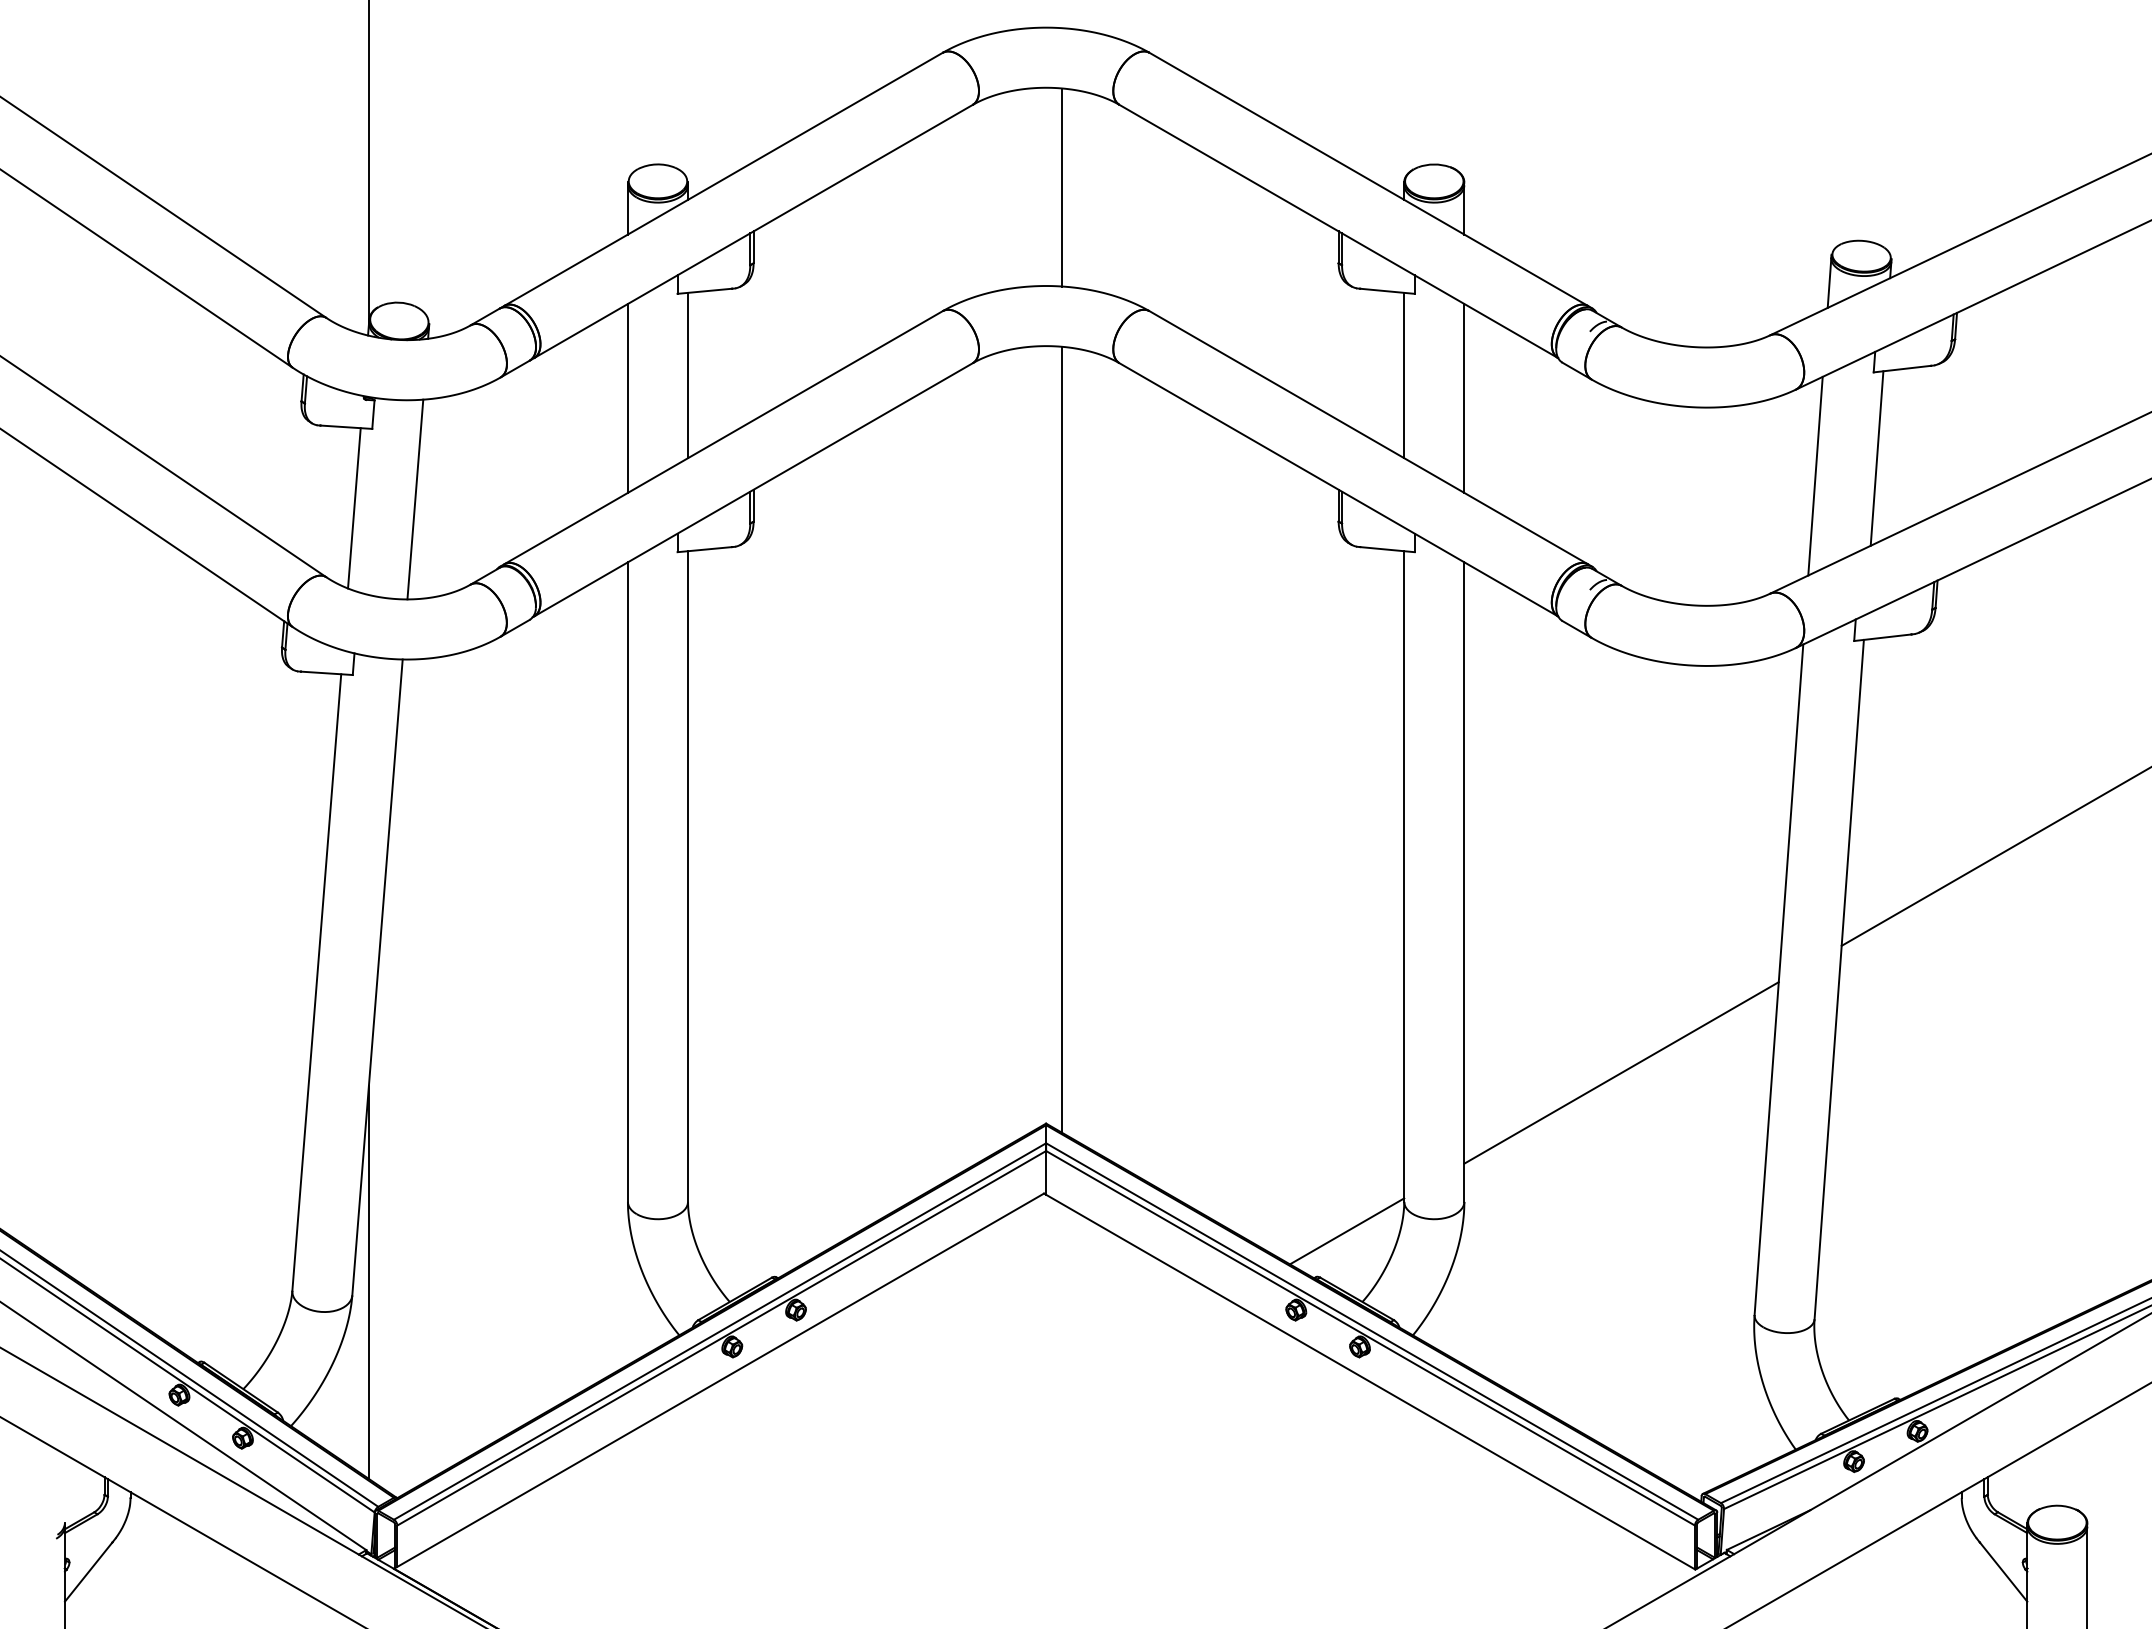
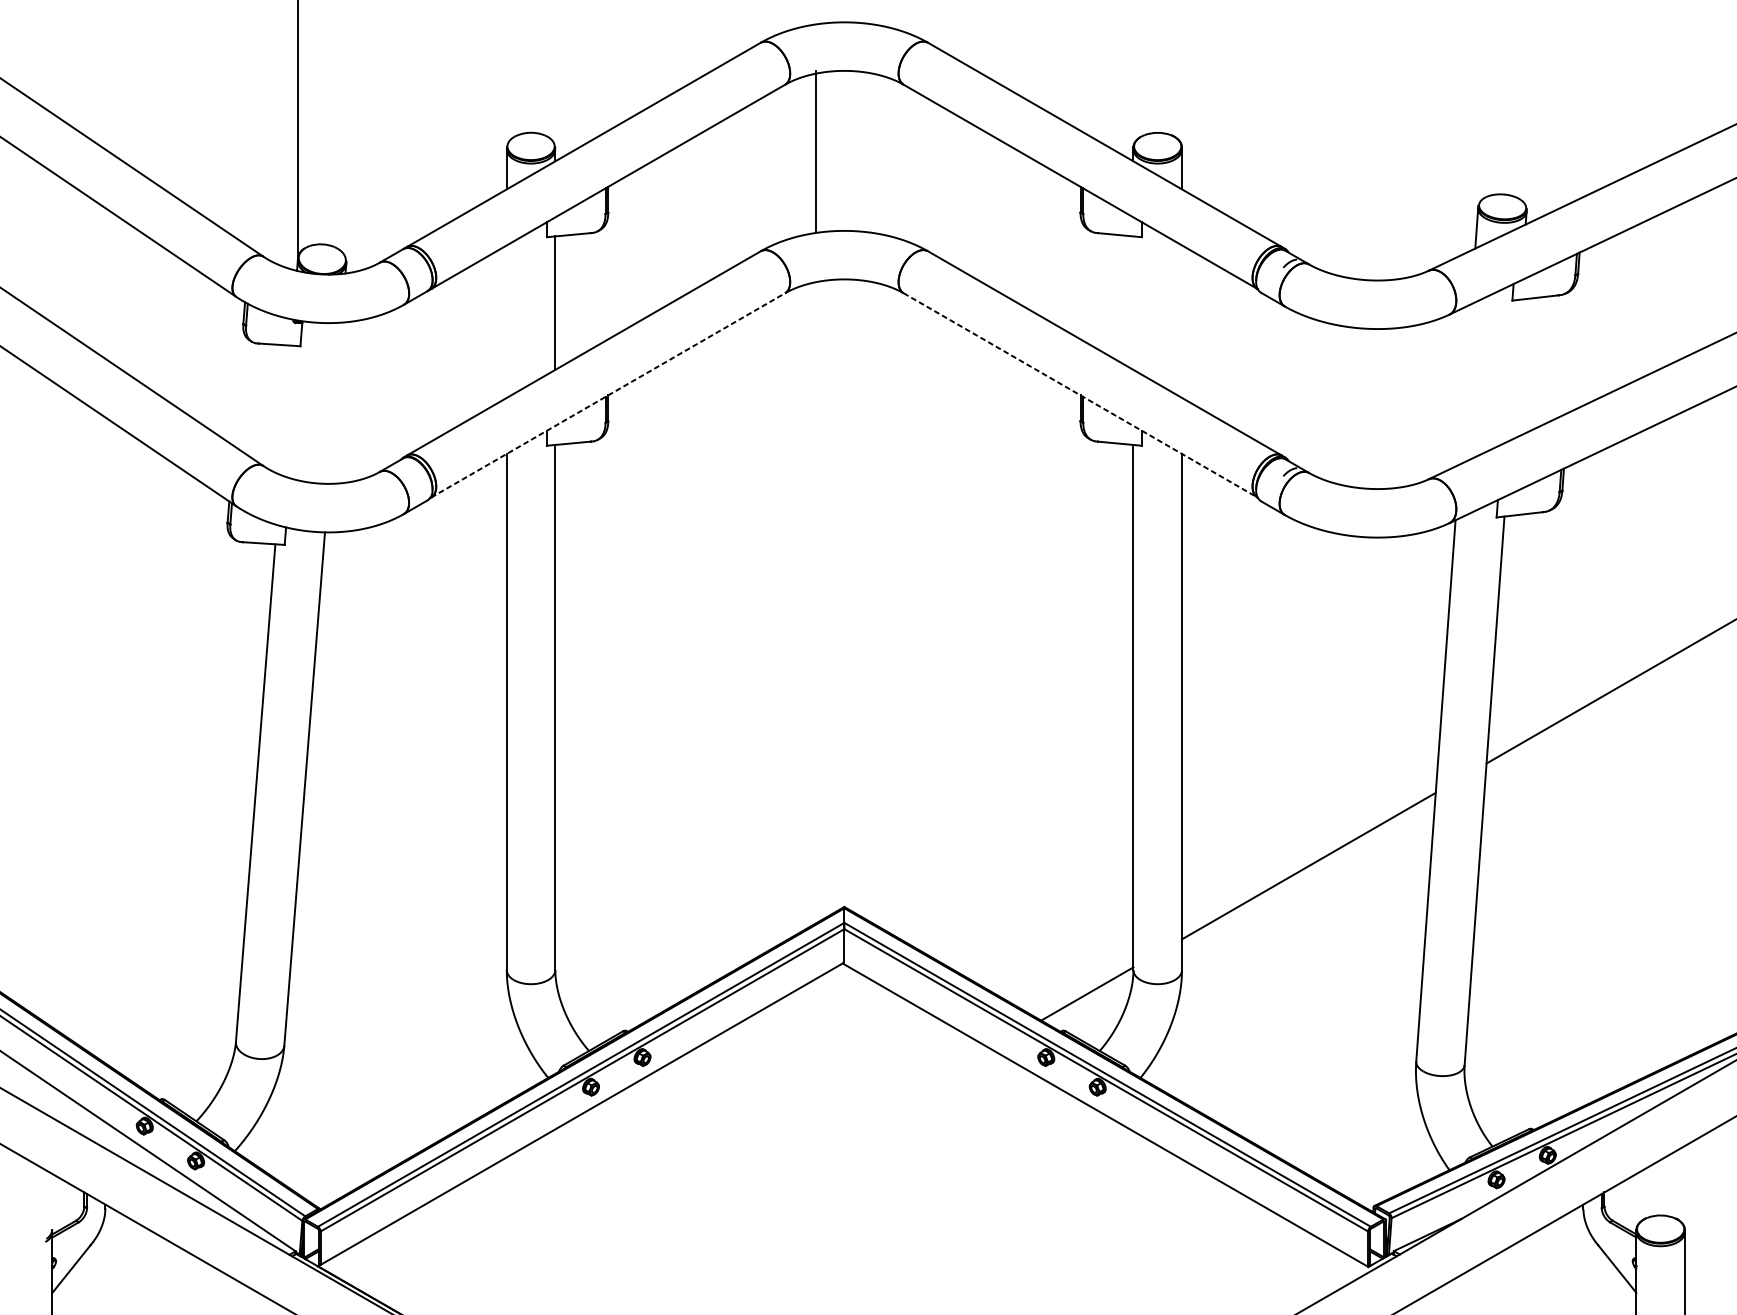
line: (1062, 187) -> (816, 151), moved
line: (1404, 375) -> (1133, 303), removed
line: (627, 397) -> (506, 320), removed
line: (1464, 397) -> (1182, 320), removed
line: (1876, 458) -> (1514, 370), removed
line: (1815, 475) -> (1465, 383), removed
line: (753, 489) -> (608, 395), solid -> dashed
line: (1339, 490) -> (1081, 395), solid -> dashed
line: (415, 499) -> (335, 403), removed
line: (354, 508) -> (286, 410), removed
line: (1062, 739) -> (857, 596), removed
line: (368, 1282) -> (297, 1035), removed

